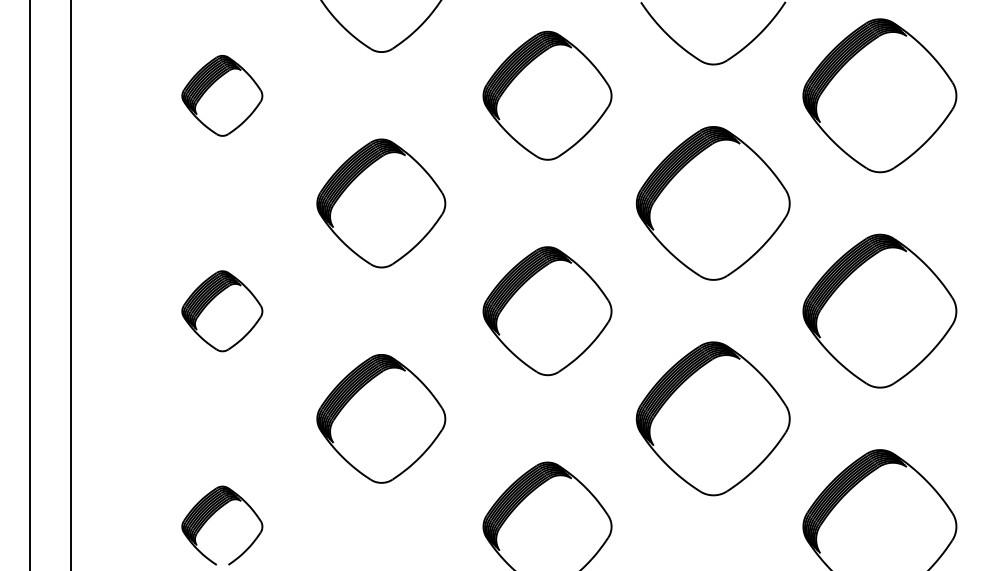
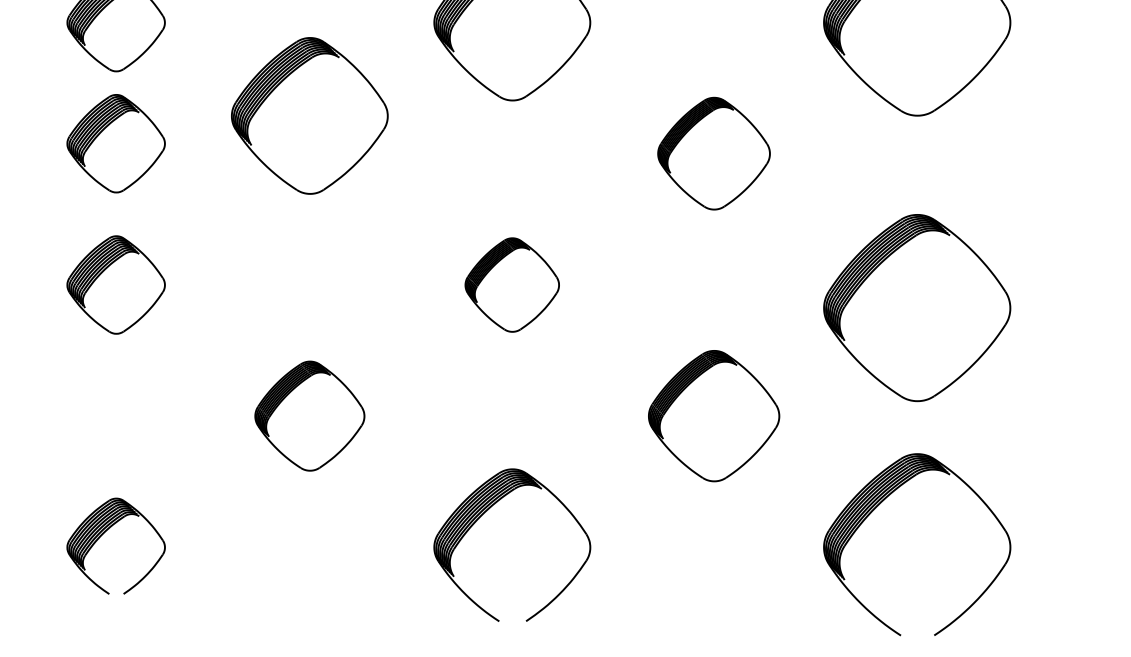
part: (222, 195) -> (116, 143), added
part: (381, 203) -> (310, 115), moved
part: (712, 203) -> (713, 153), size x0.6
part: (879, 310) -> (916, 307), moved
part: (547, 311) -> (512, 285), size x0.6
part: (381, 418) -> (310, 415), size x0.7
part: (712, 418) -> (713, 415), size x0.7

